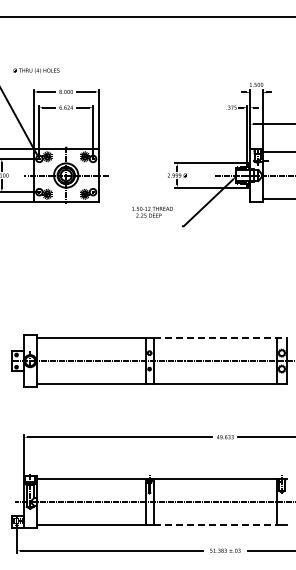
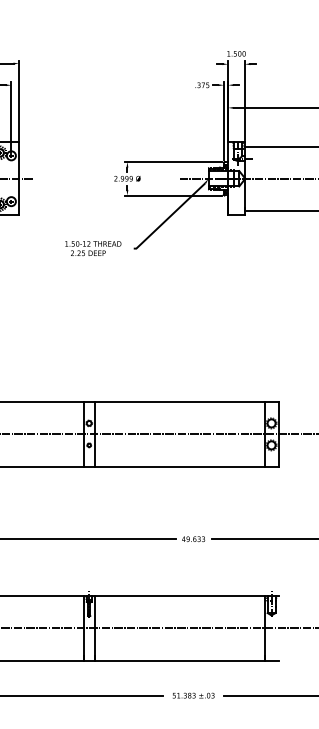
text: (152, 211) -> (93, 247), moved
line: (220, 337) -> (186, 401), dashed -> solid
line: (215, 525) -> (180, 660), dashed -> solid

